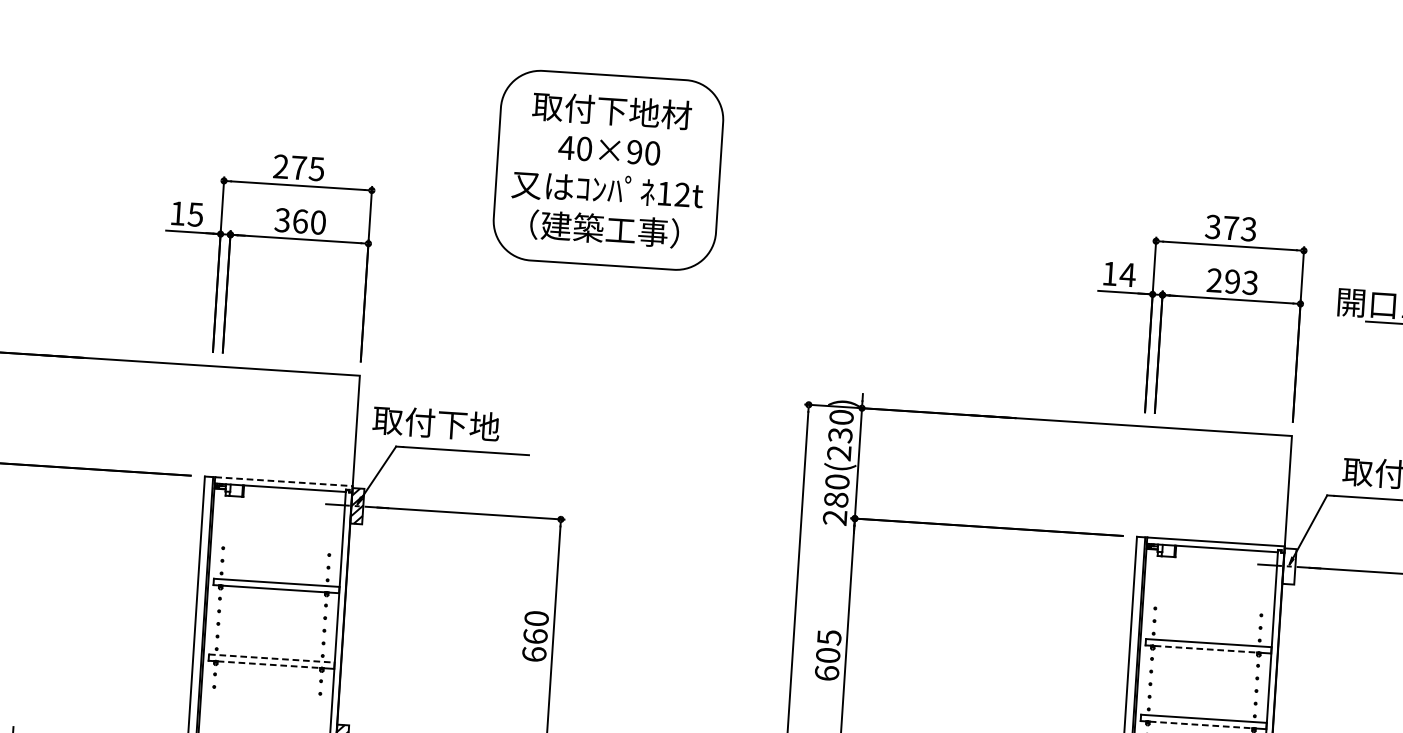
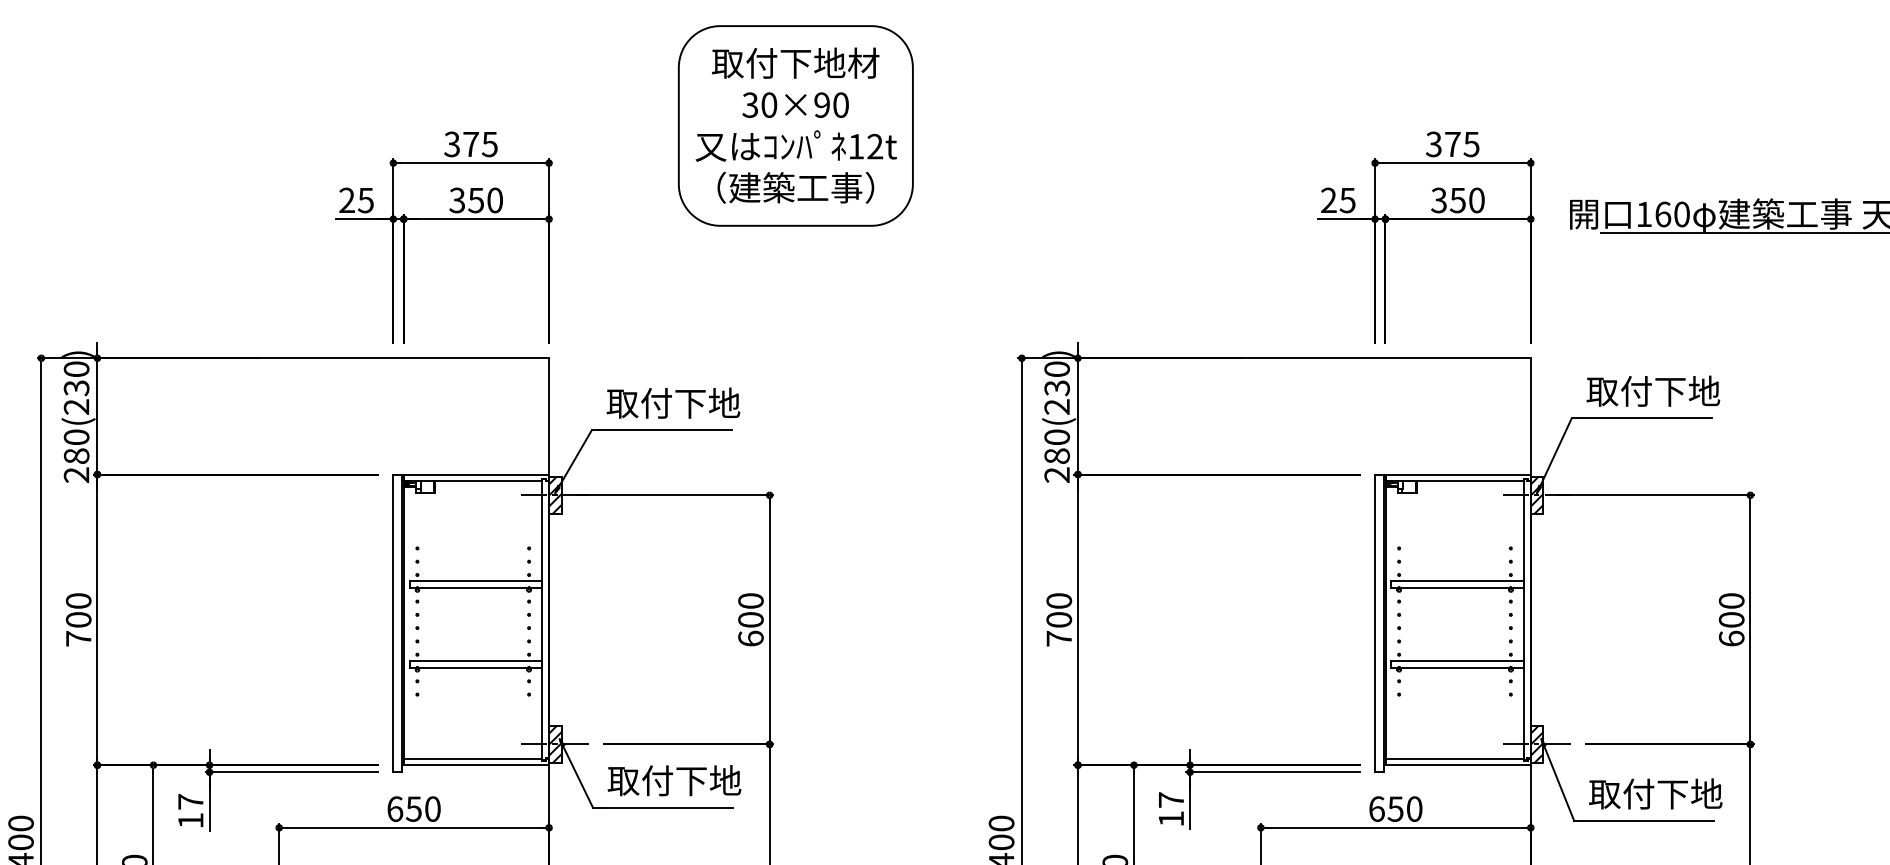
text: (565, 147) -> (749, 104), 40×90 -> 30×90
text: (281, 166) -> (452, 144), 275 -> 375
text: (177, 212) -> (346, 199), 15 -> 25
text: (300, 221) -> (476, 200), 360 -> 350
text: (1248, 228) -> (1471, 143), 373 -> 375
text: (1119, 274) -> (1338, 200), 14 -> 25
text: (1232, 281) -> (1457, 200), 293 -> 350
text: (436, 422) -> (673, 402), moved
line: (284, 481) -> (477, 474), dashed -> solid
hatch: (1289, 565) -> (1536, 494), added
text: (535, 636) -> (750, 619), 660 -> 600
line: (1206, 649) -> (1455, 587), dashed -> solid
text: (828, 655) -> (1059, 619), 605 -> 700
line: (272, 658) -> (476, 660), dashed -> solid
line: (269, 664) -> (473, 667), dashed -> solid
line: (1201, 724) -> (1455, 667), dashed -> solid

